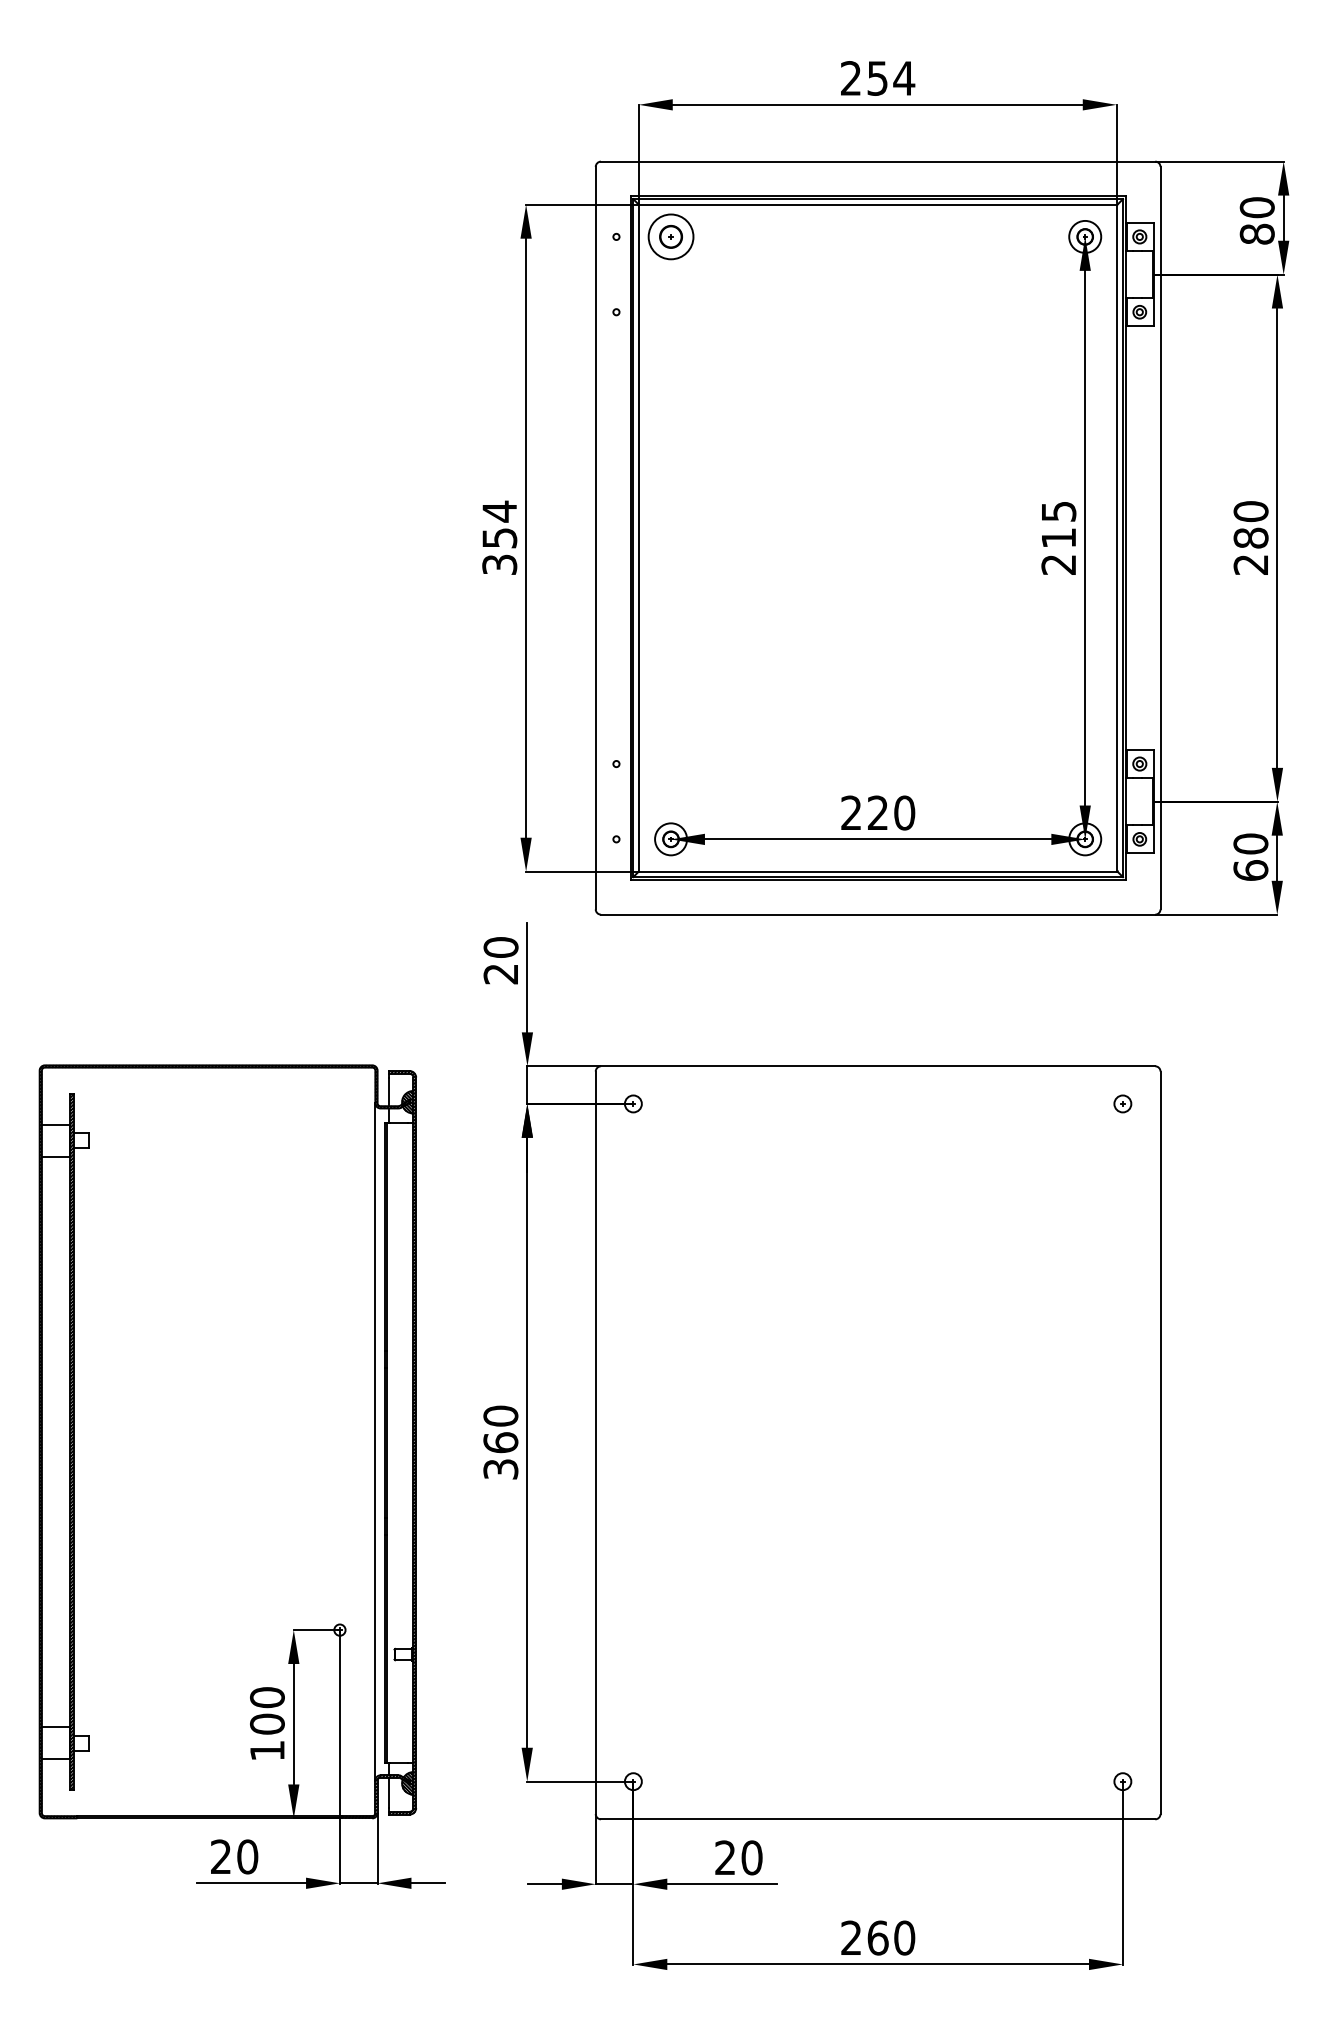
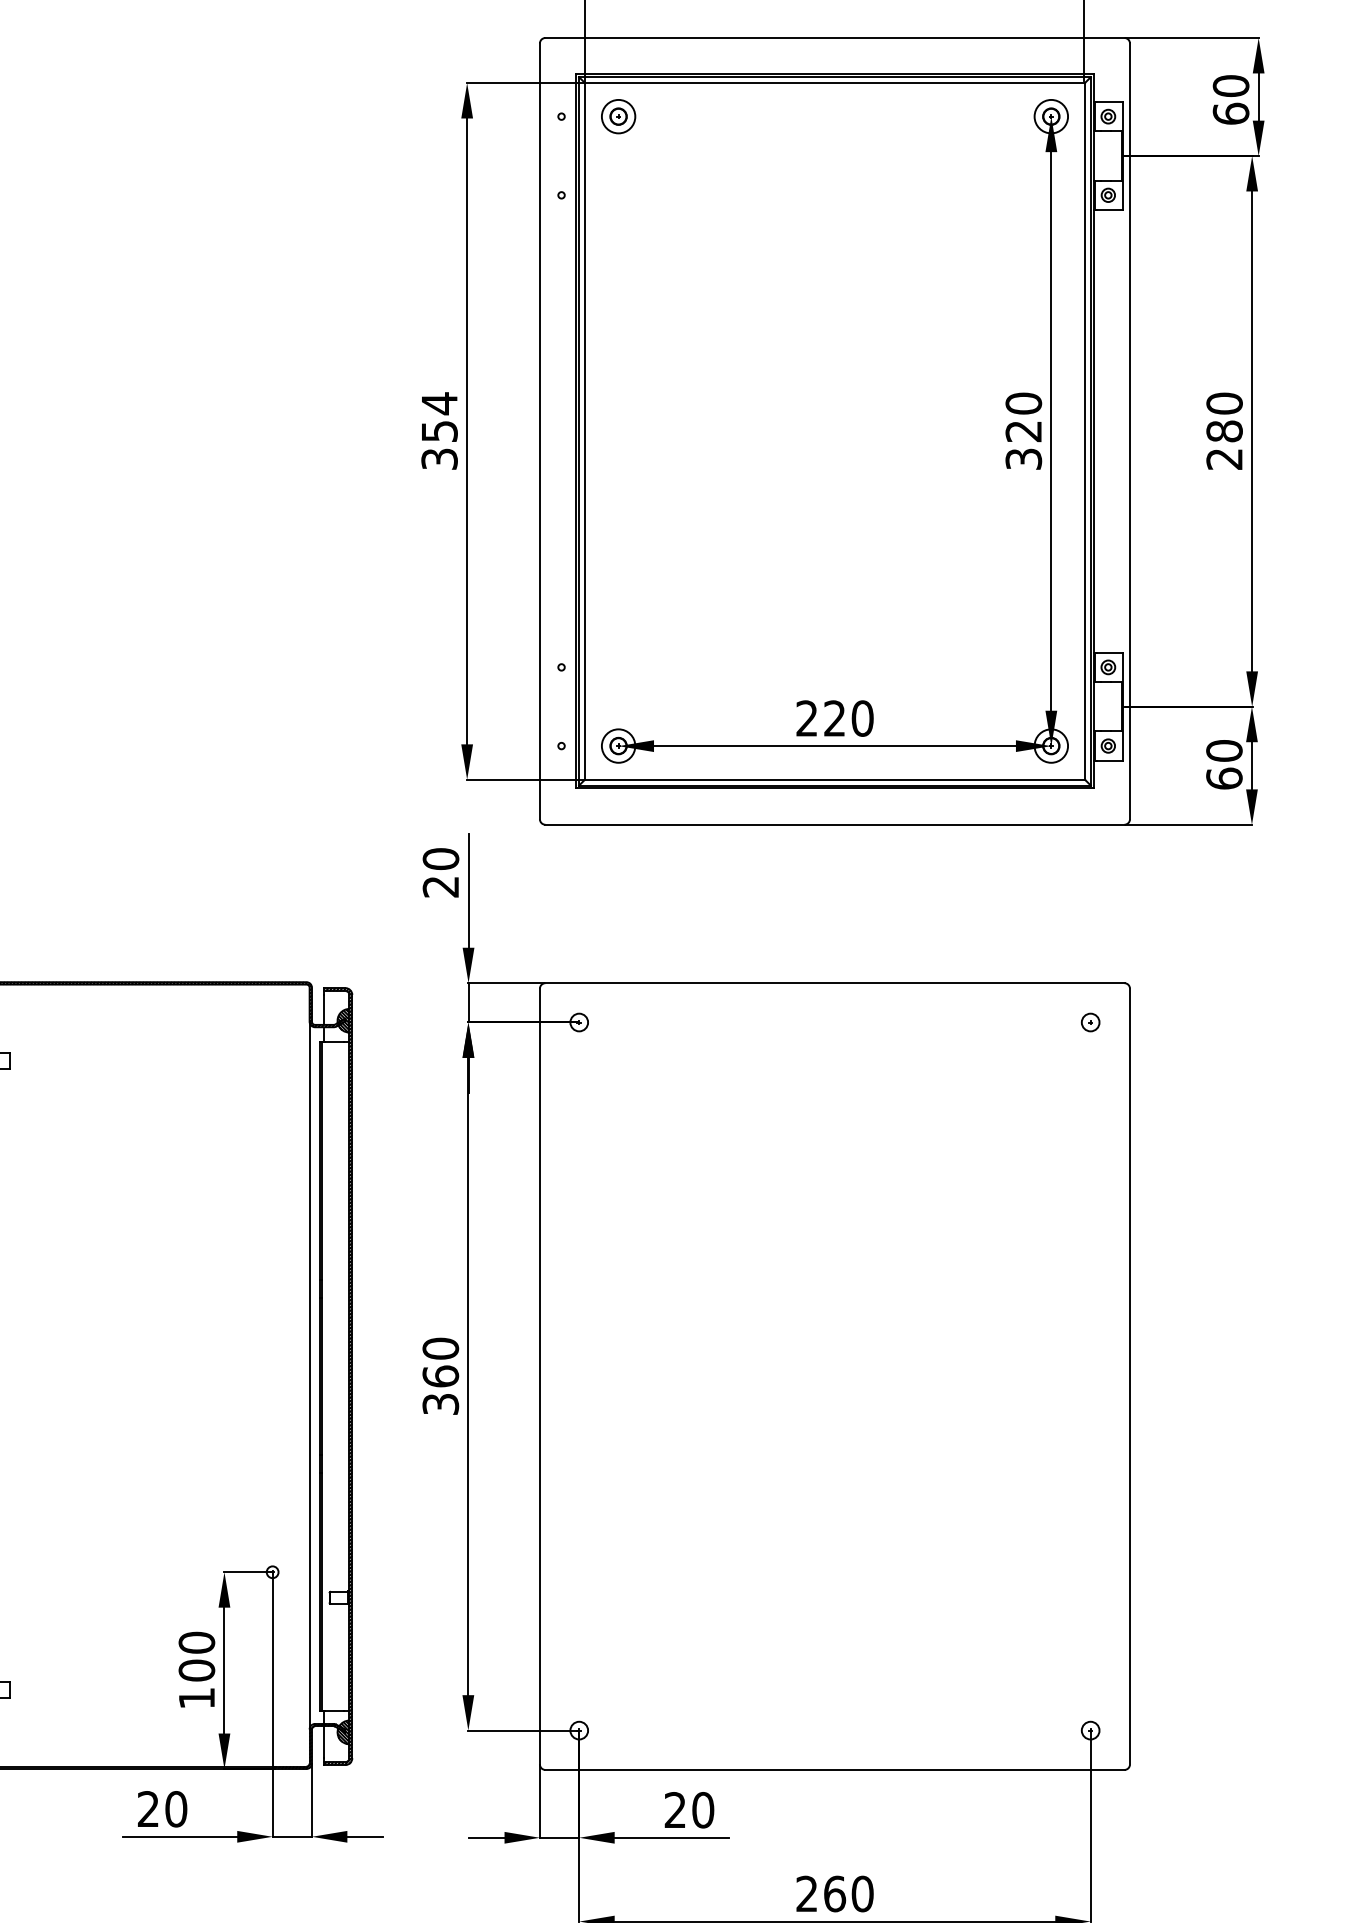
text: (1256, 233) -> (1230, 113), 80 -> 60
part: (670, 236) -> (618, 116), size x0.71
text: (1058, 537) -> (1023, 430), 215 -> 320

